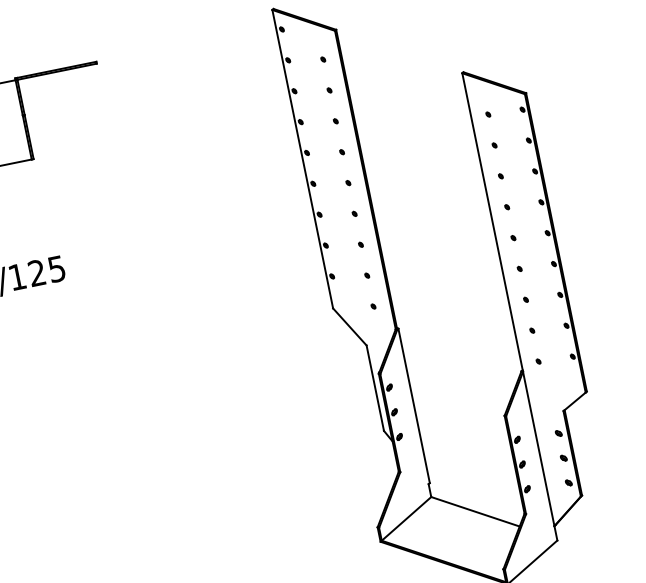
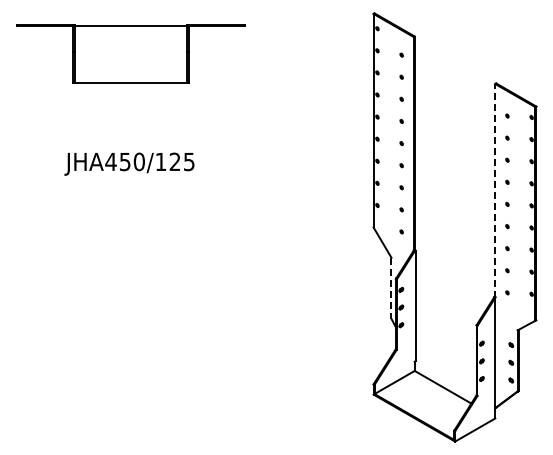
line: (492, 221) -> (495, 190), solid -> dashed
line: (375, 388) -> (391, 288), solid -> dashed

